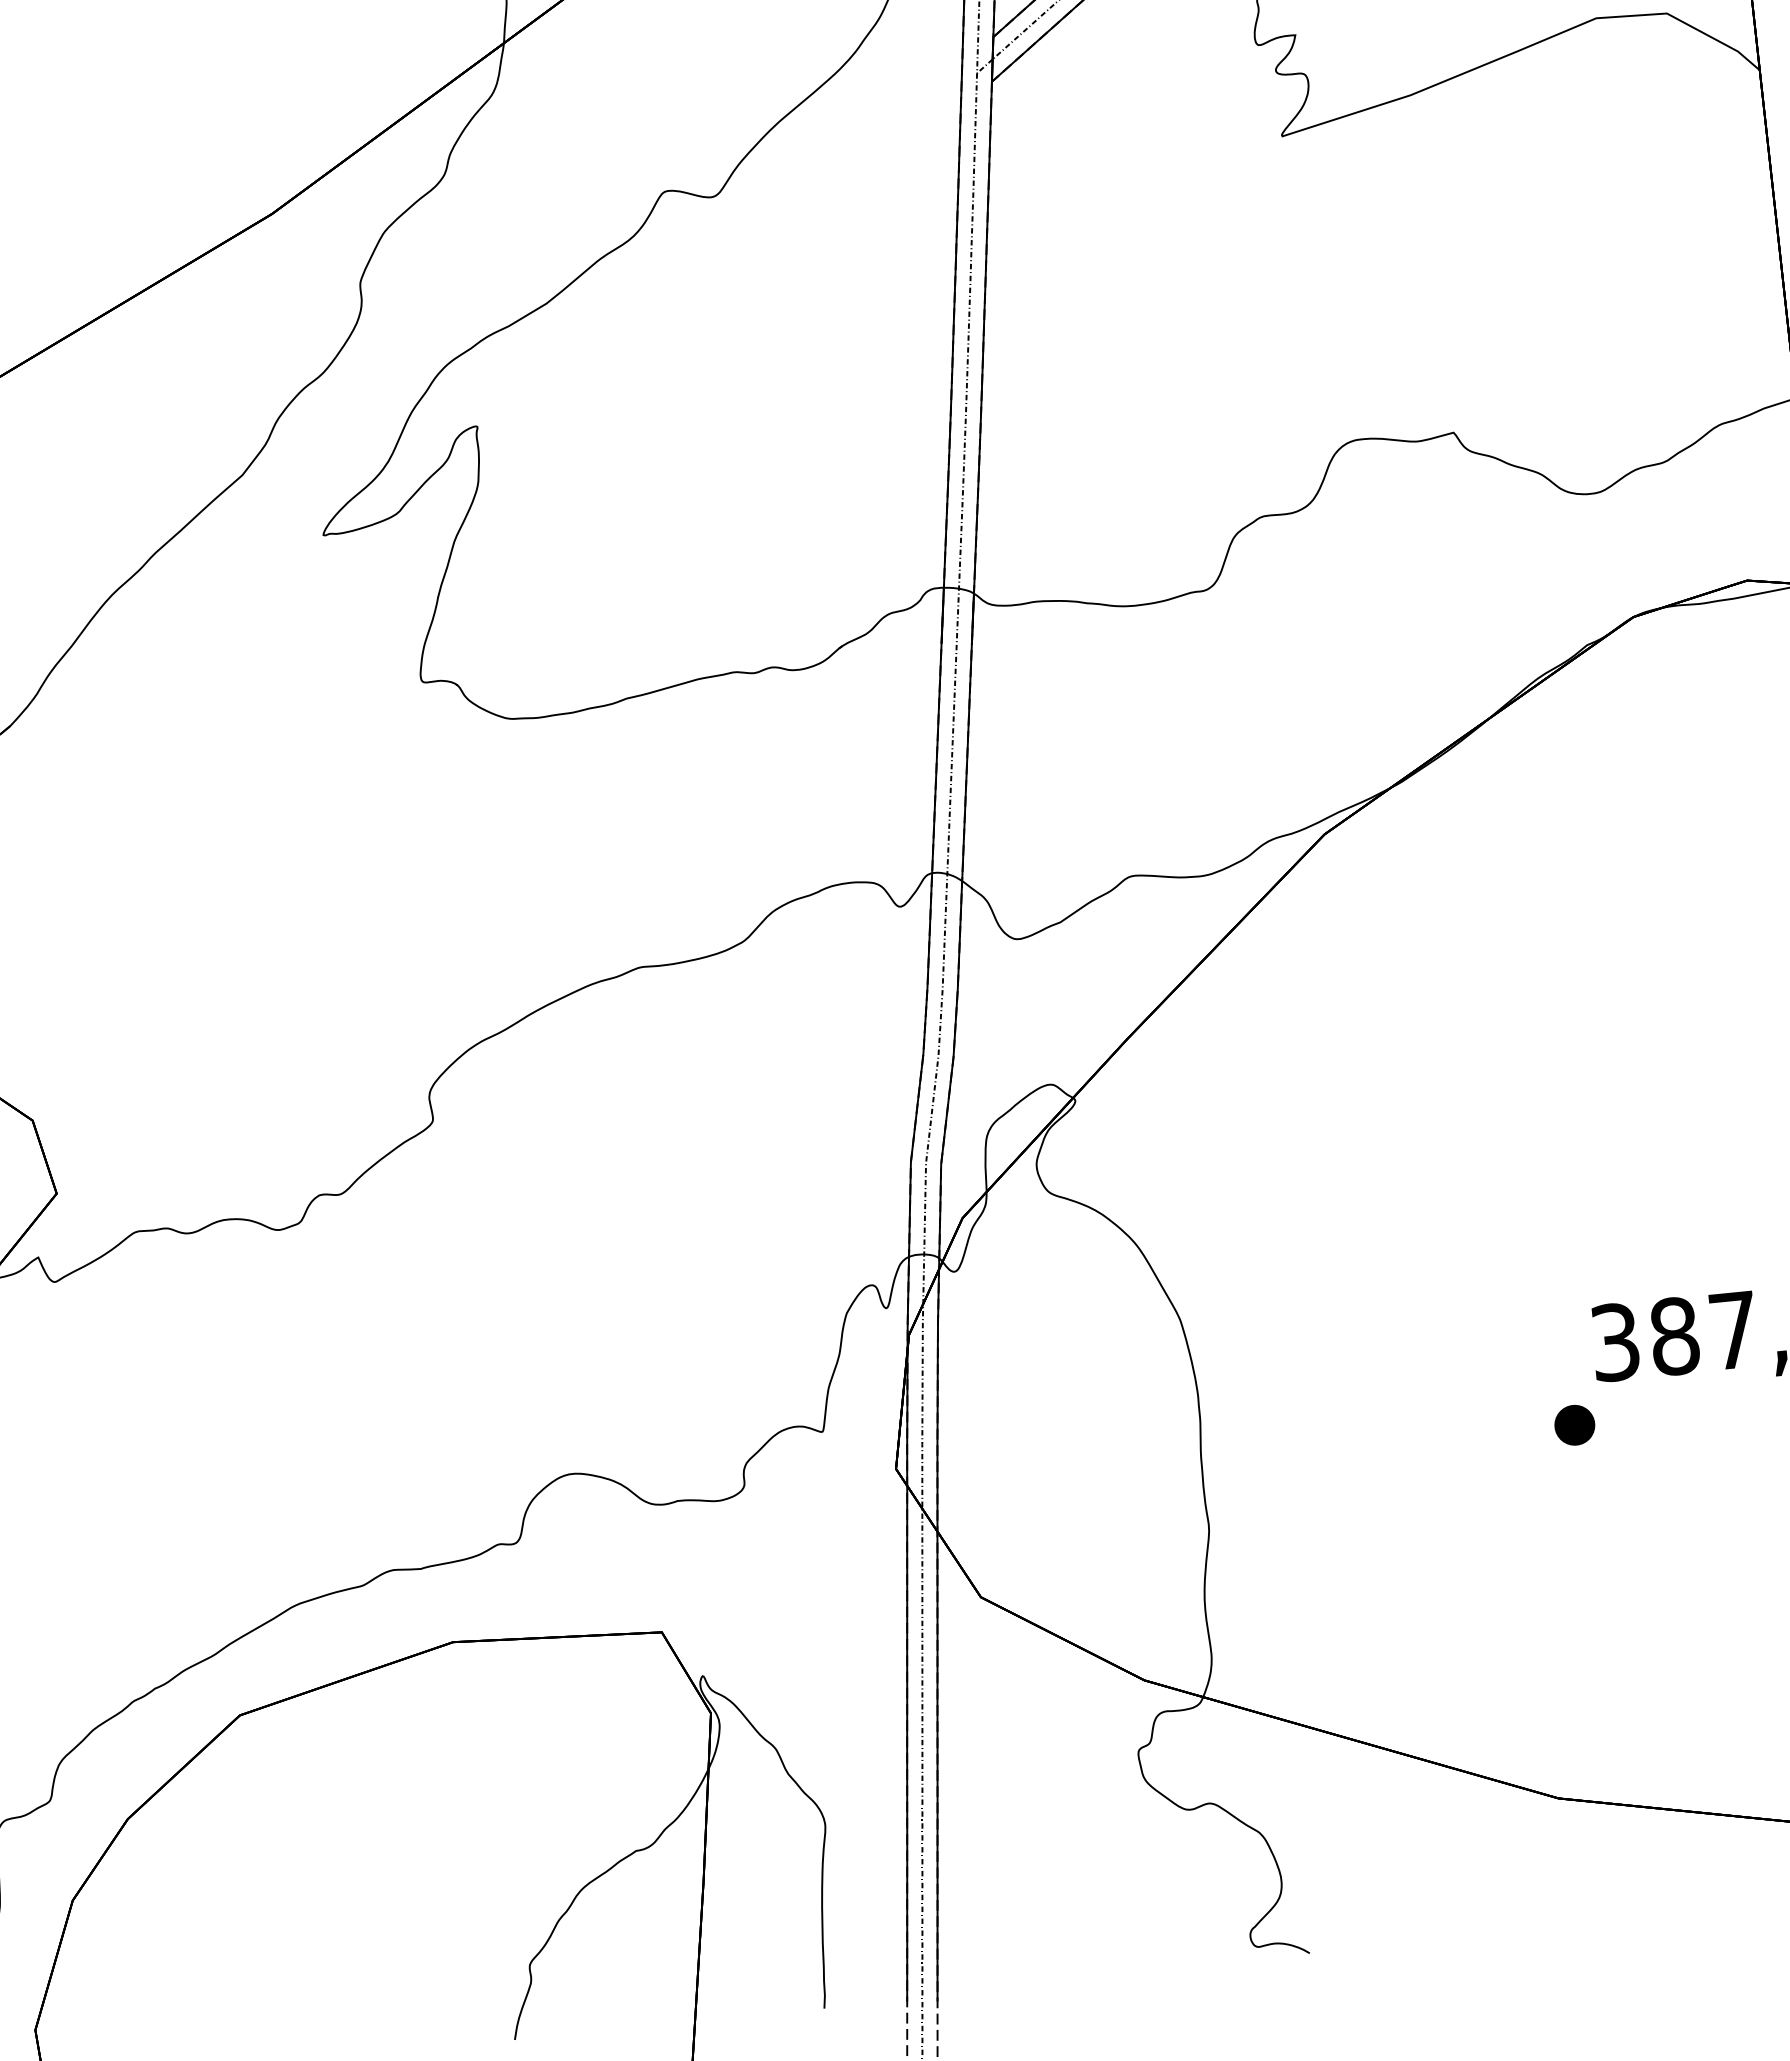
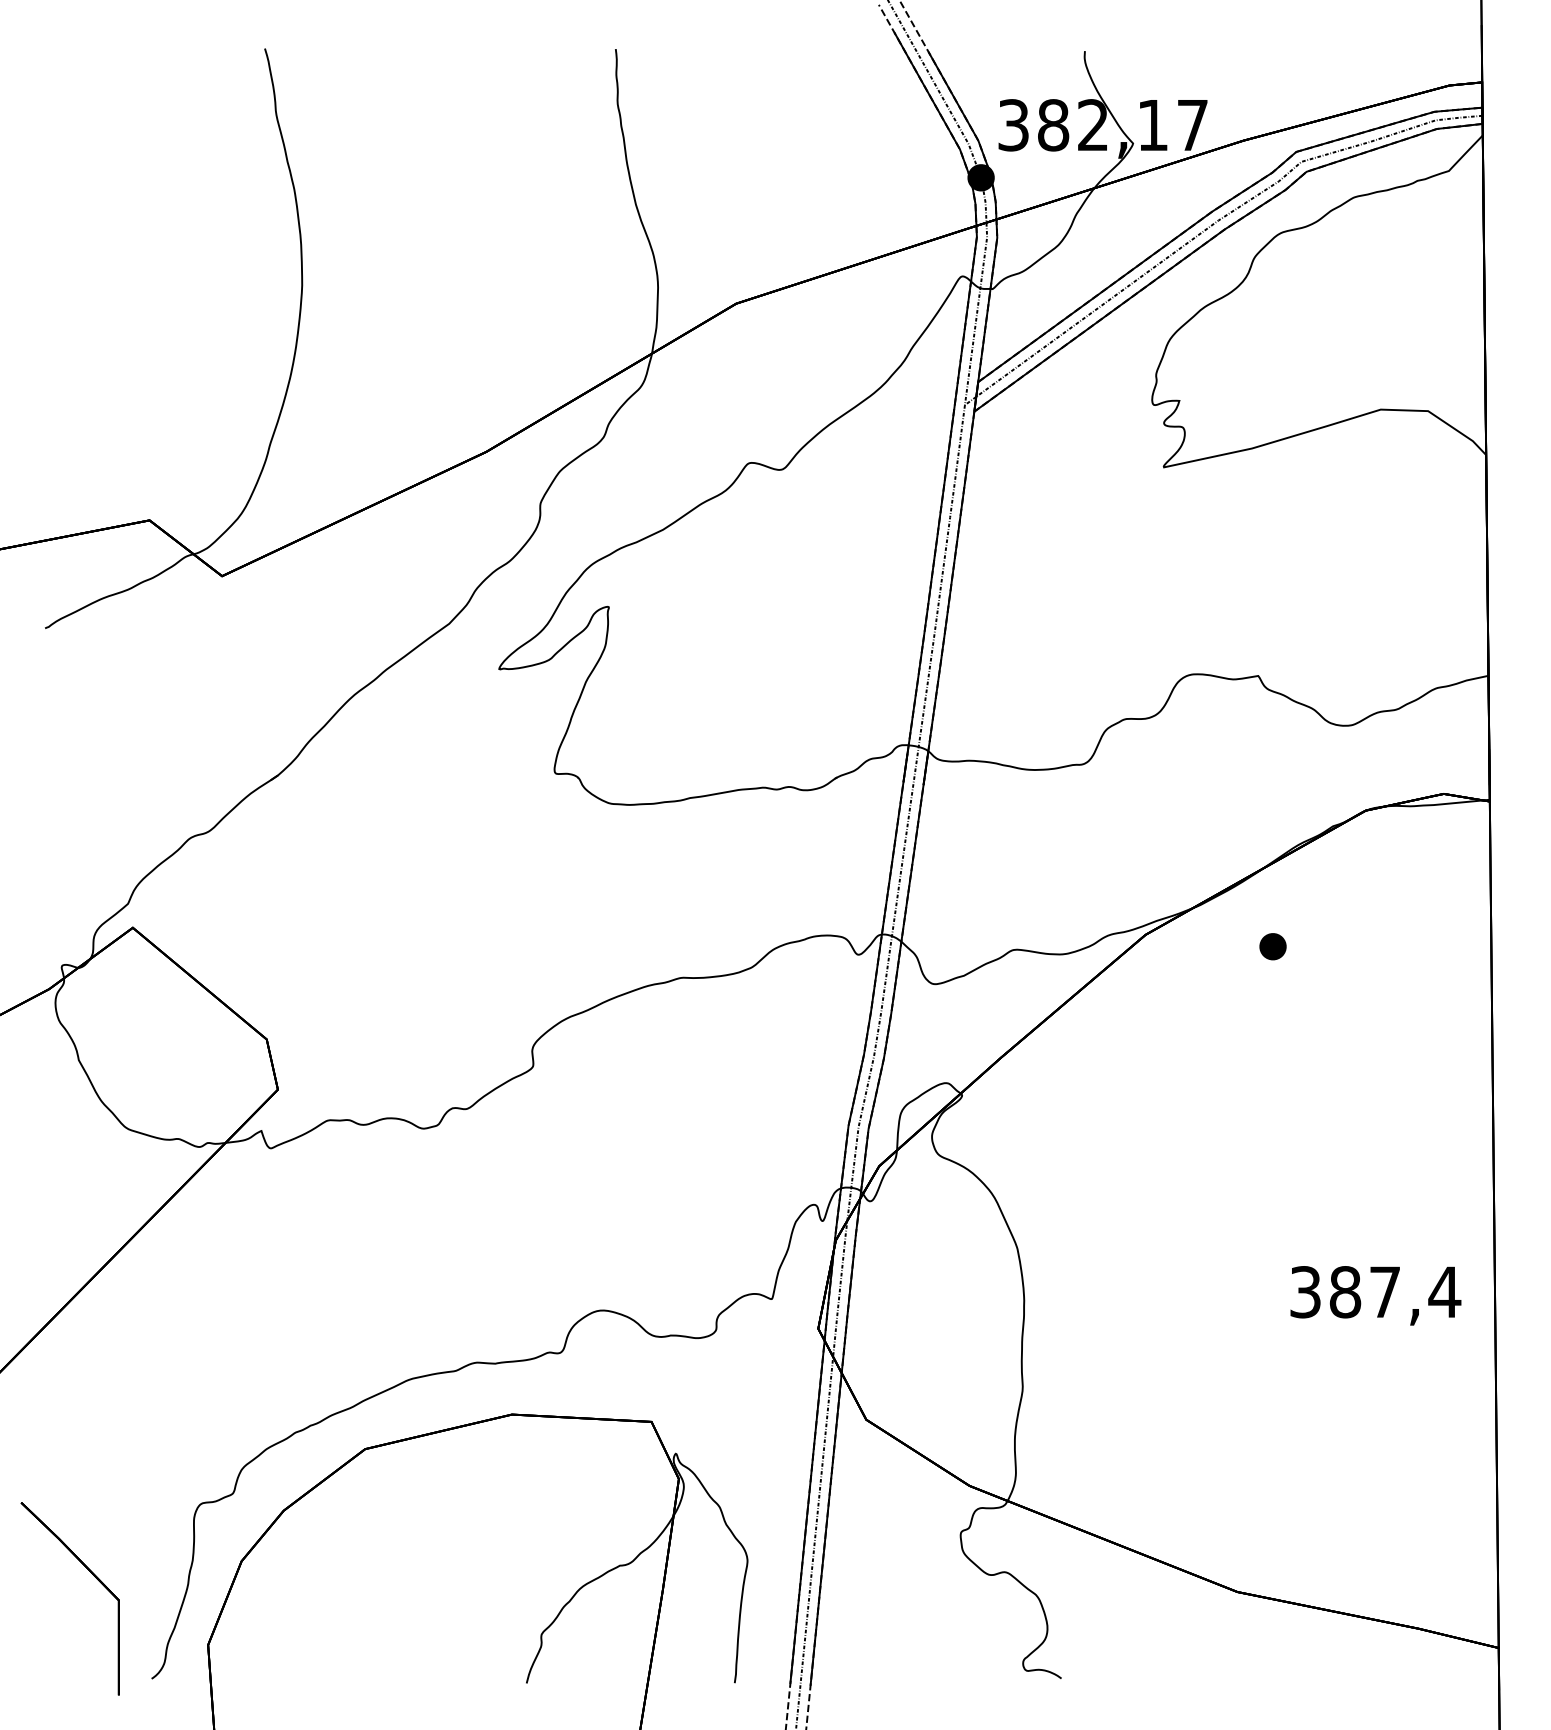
part: (1573, 1425) -> (1272, 946), moved

